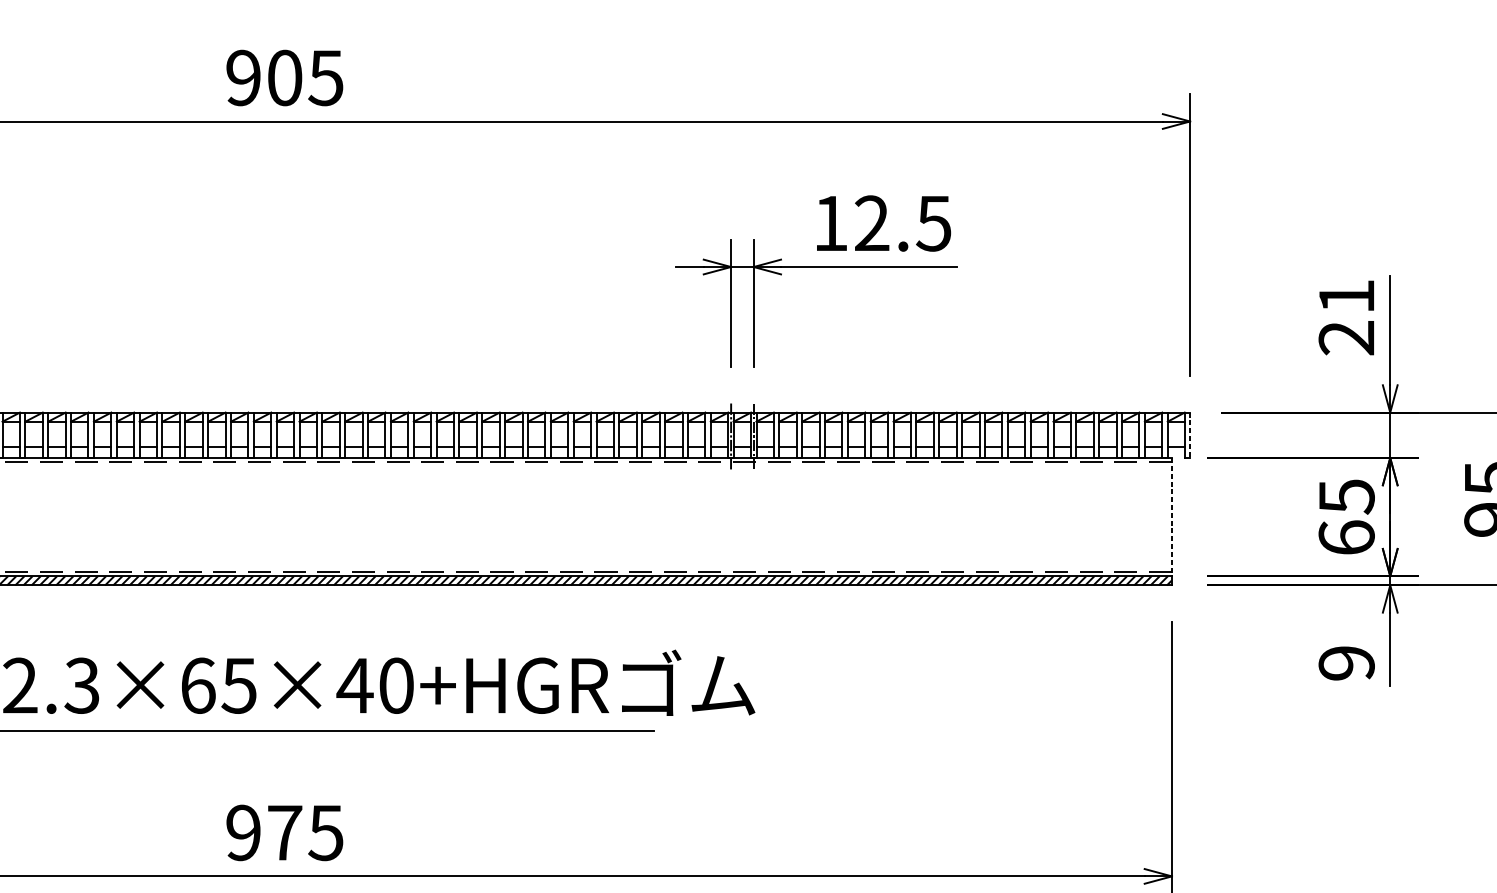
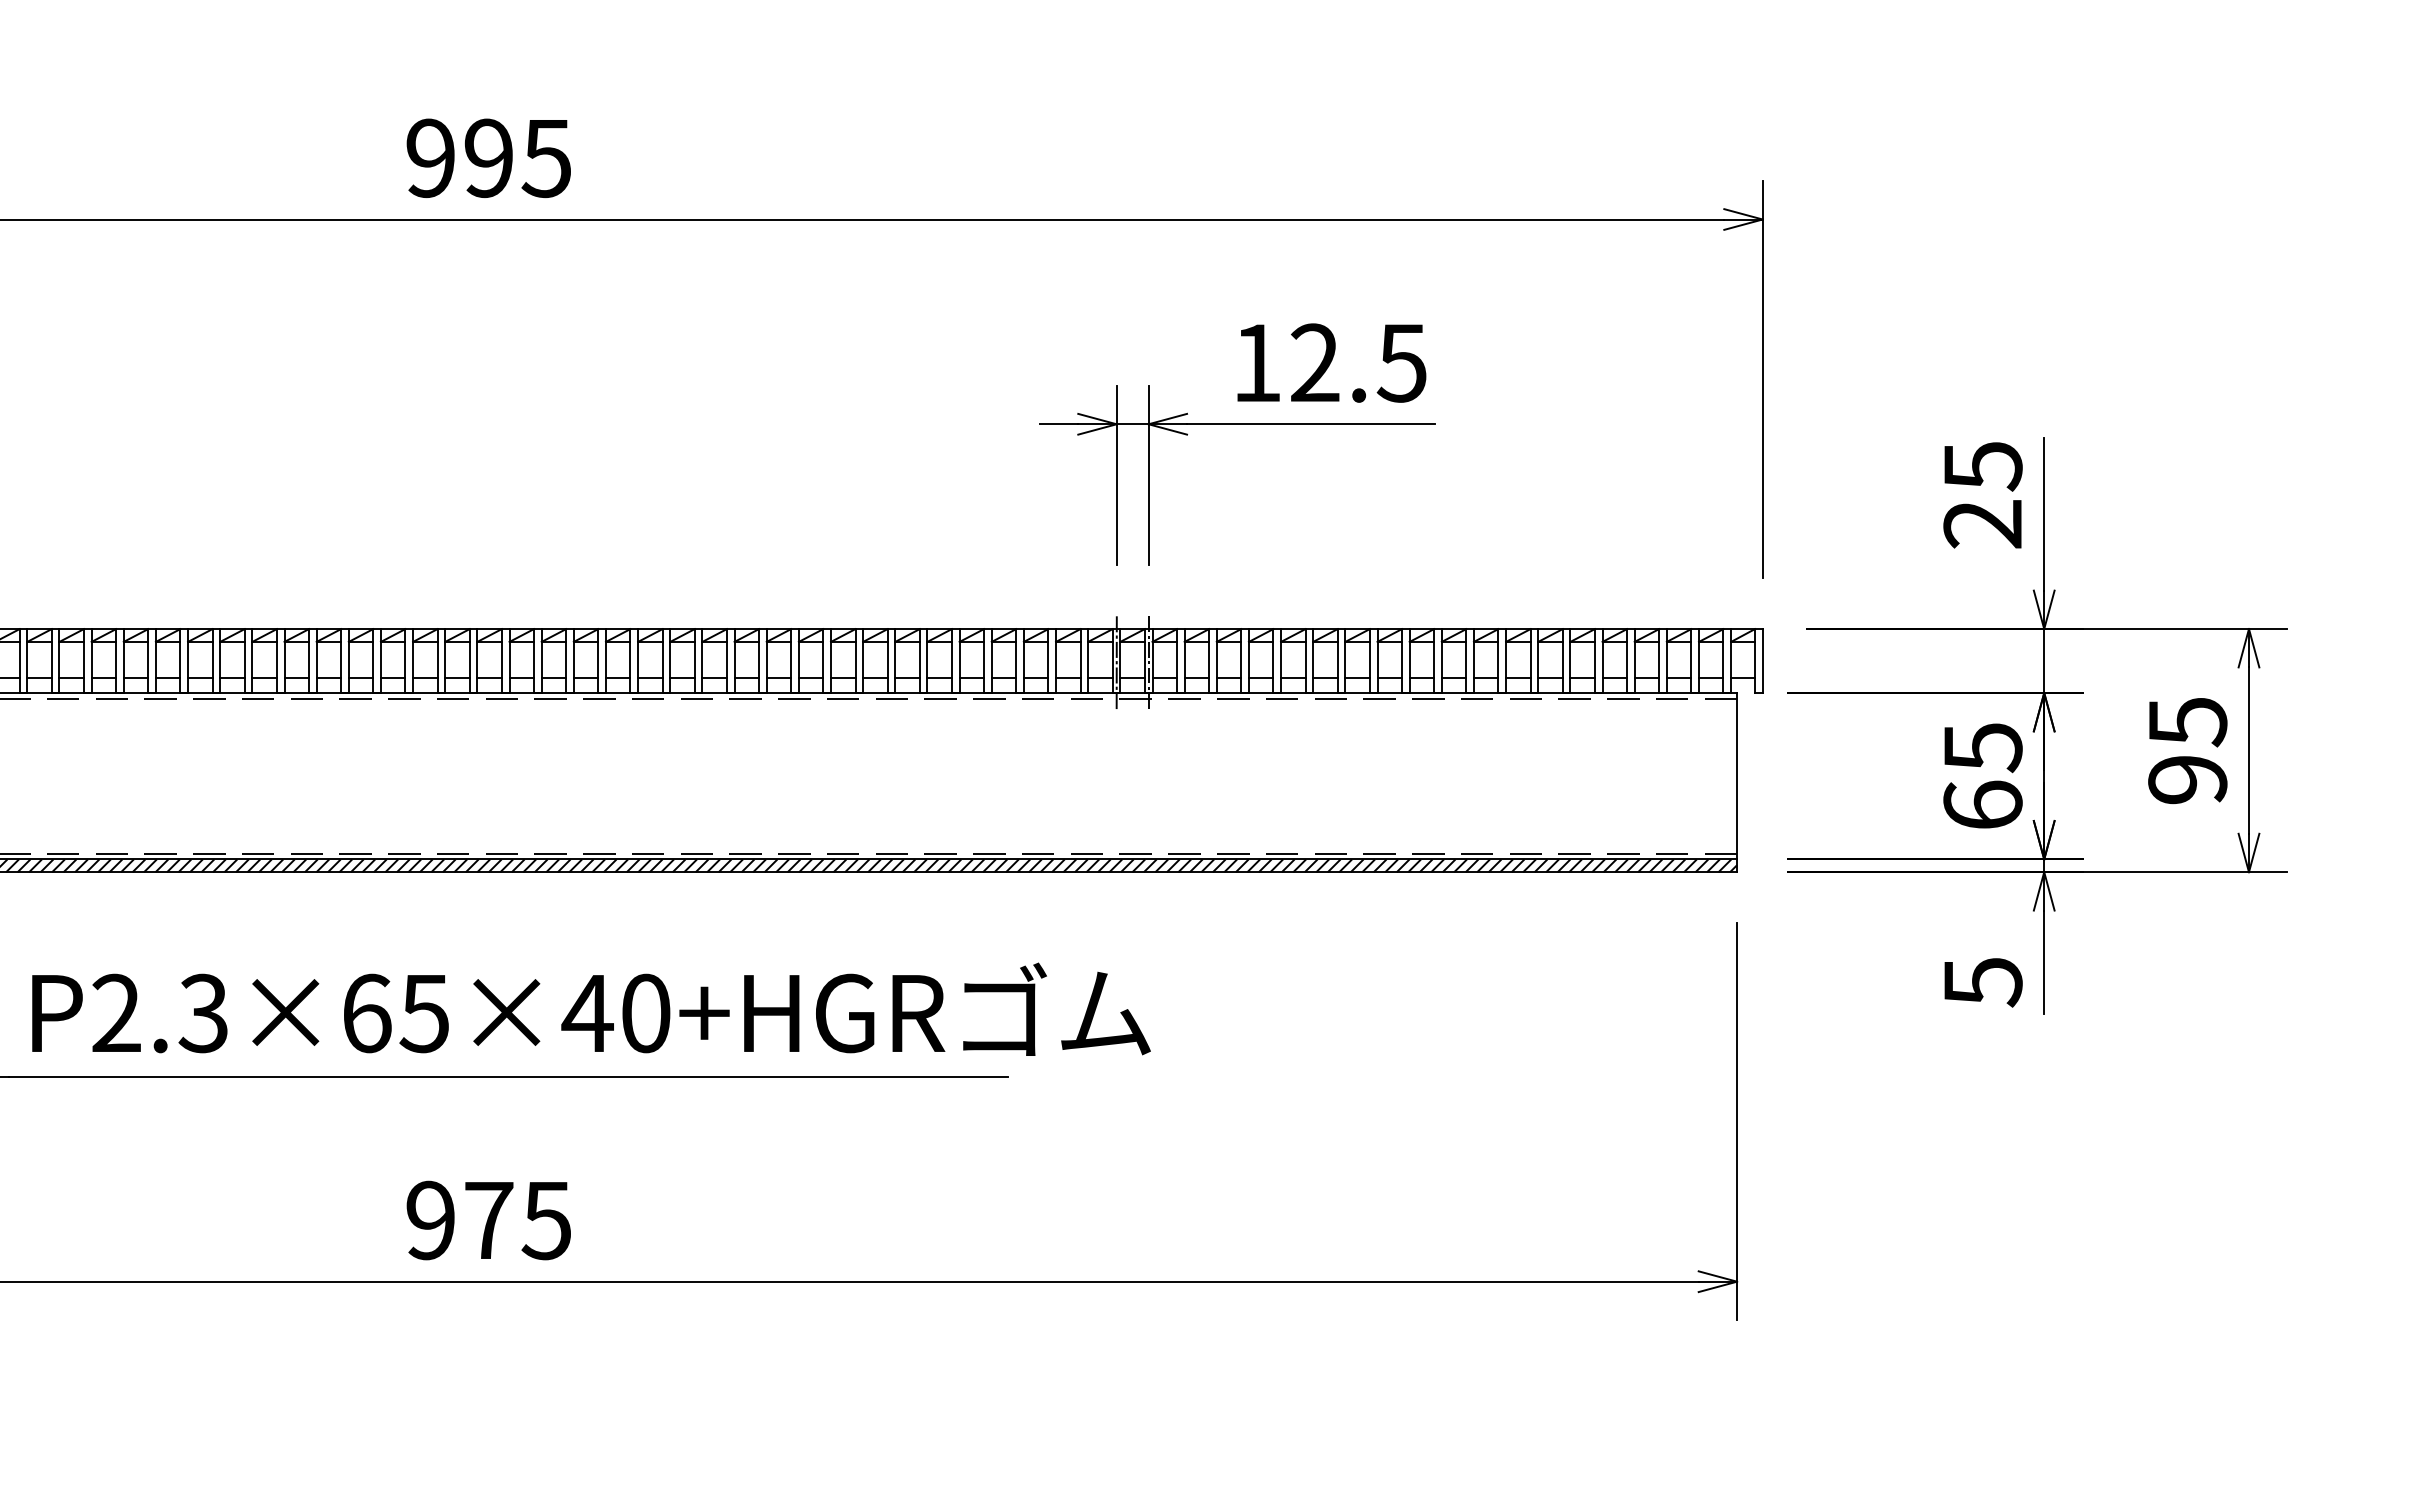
text: (284, 78) -> (488, 158), 905 -> 995
text: (1347, 297) -> (1983, 466), 21 -> 25
line: (1190, 435) -> (1762, 661), dashed -> solid
line: (1172, 517) -> (1737, 776), dashed -> solid
text: (1346, 663) -> (1982, 982), 9 -> 5

